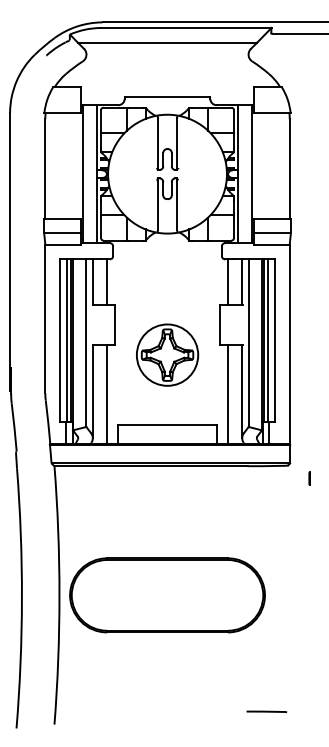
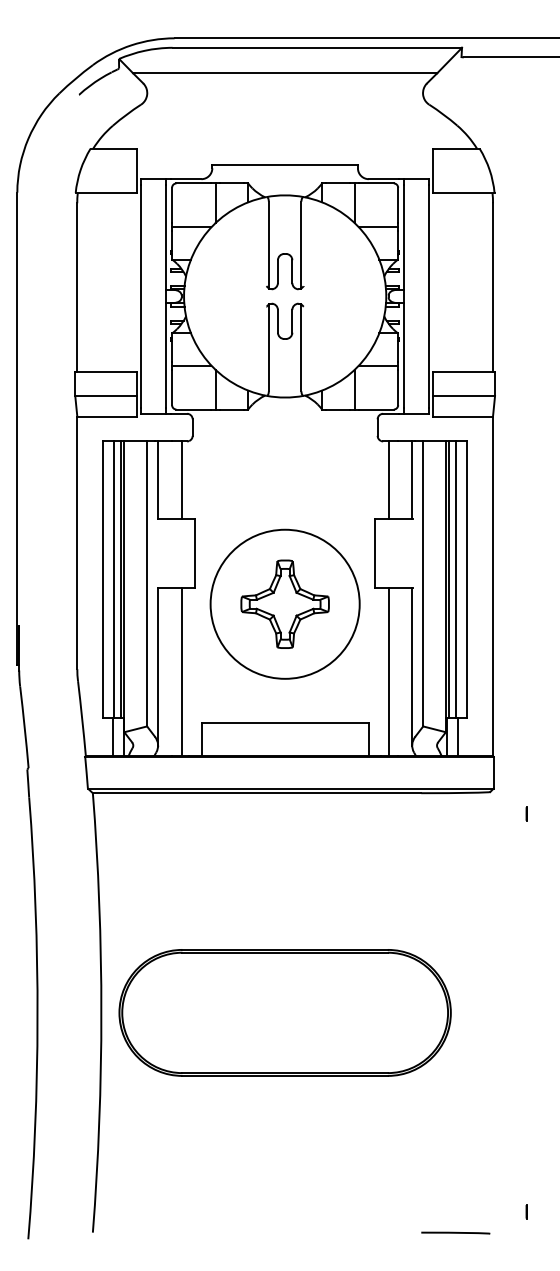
circle: (167, 354) -> (285, 603), size x1.43
part: (309, 477) -> (526, 812), size x0.62
line: (266, 711) -> (455, 1232), moved
part: (309, 711) -> (526, 1210), added

